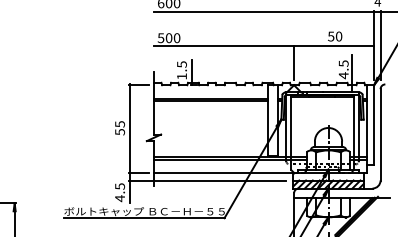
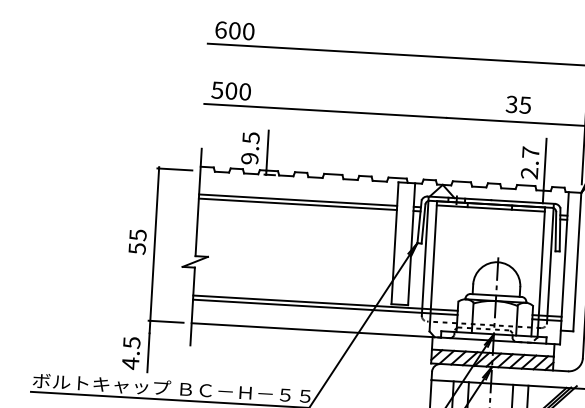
text: (335, 36) -> (519, 104), 50 -> 35
line: (294, 62) -> (445, 145), removed
text: (343, 69) -> (529, 162), 4.5 -> 2.7
text: (181, 76) -> (249, 158), 1.5 -> 9.5
line: (207, 180) -> (283, 341), removed

